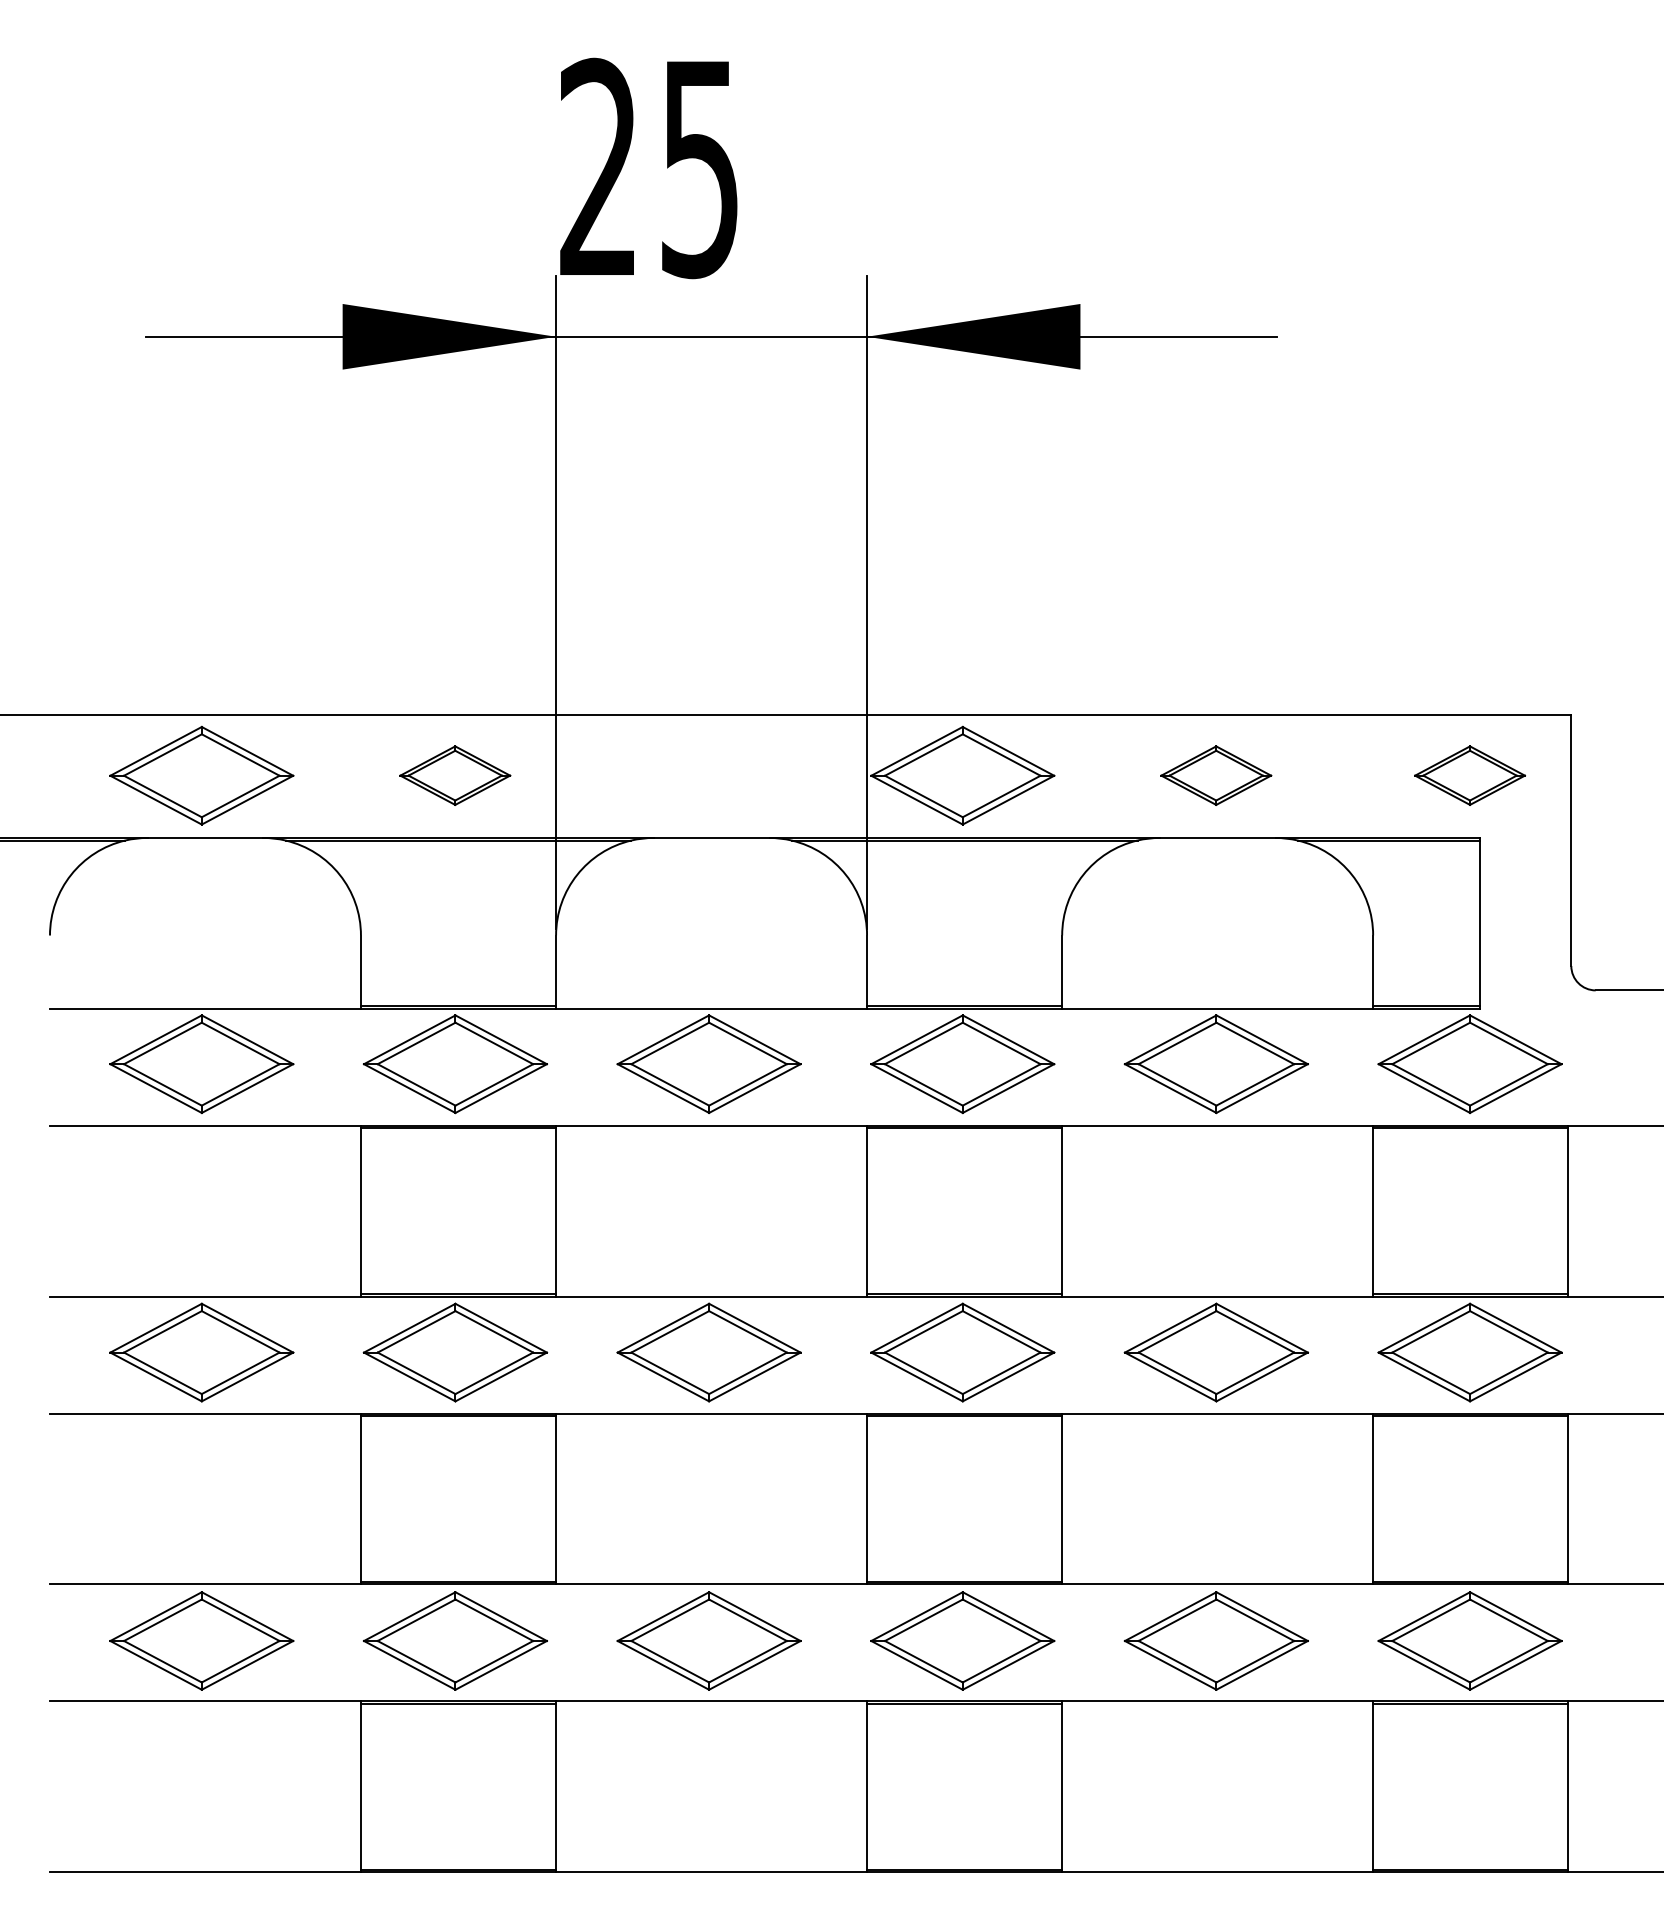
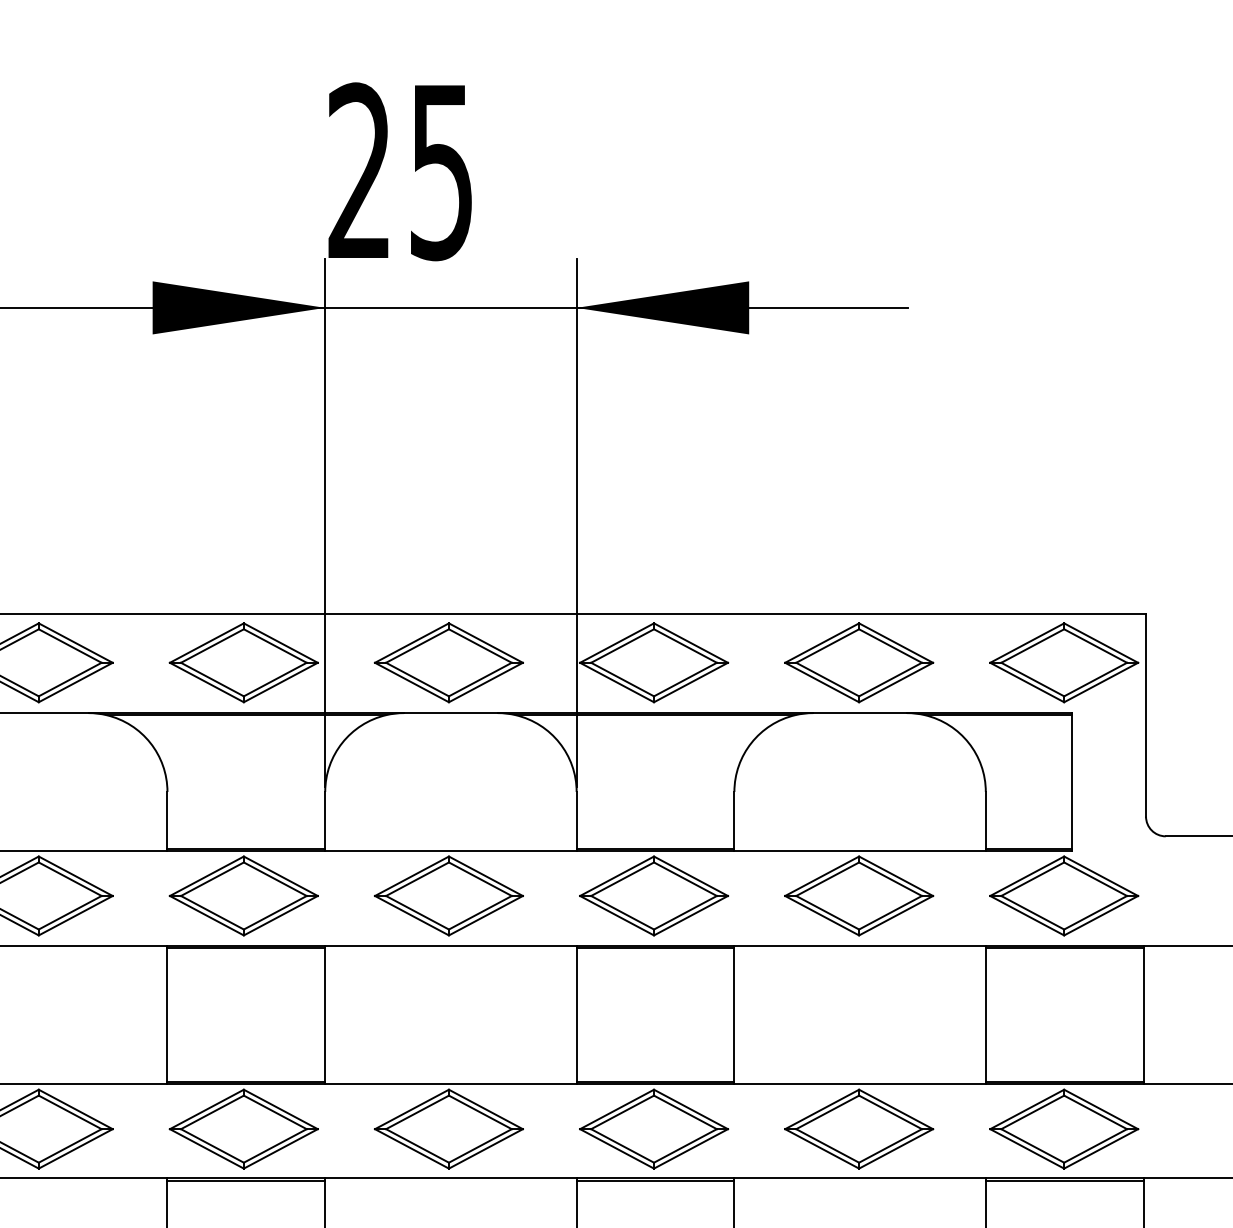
part: (454, 775) -> (243, 662), size x1.67
part: (708, 775) -> (448, 662), added
part: (1215, 775) -> (858, 662), size x1.67
part: (1469, 775) -> (1063, 662), size x1.67

